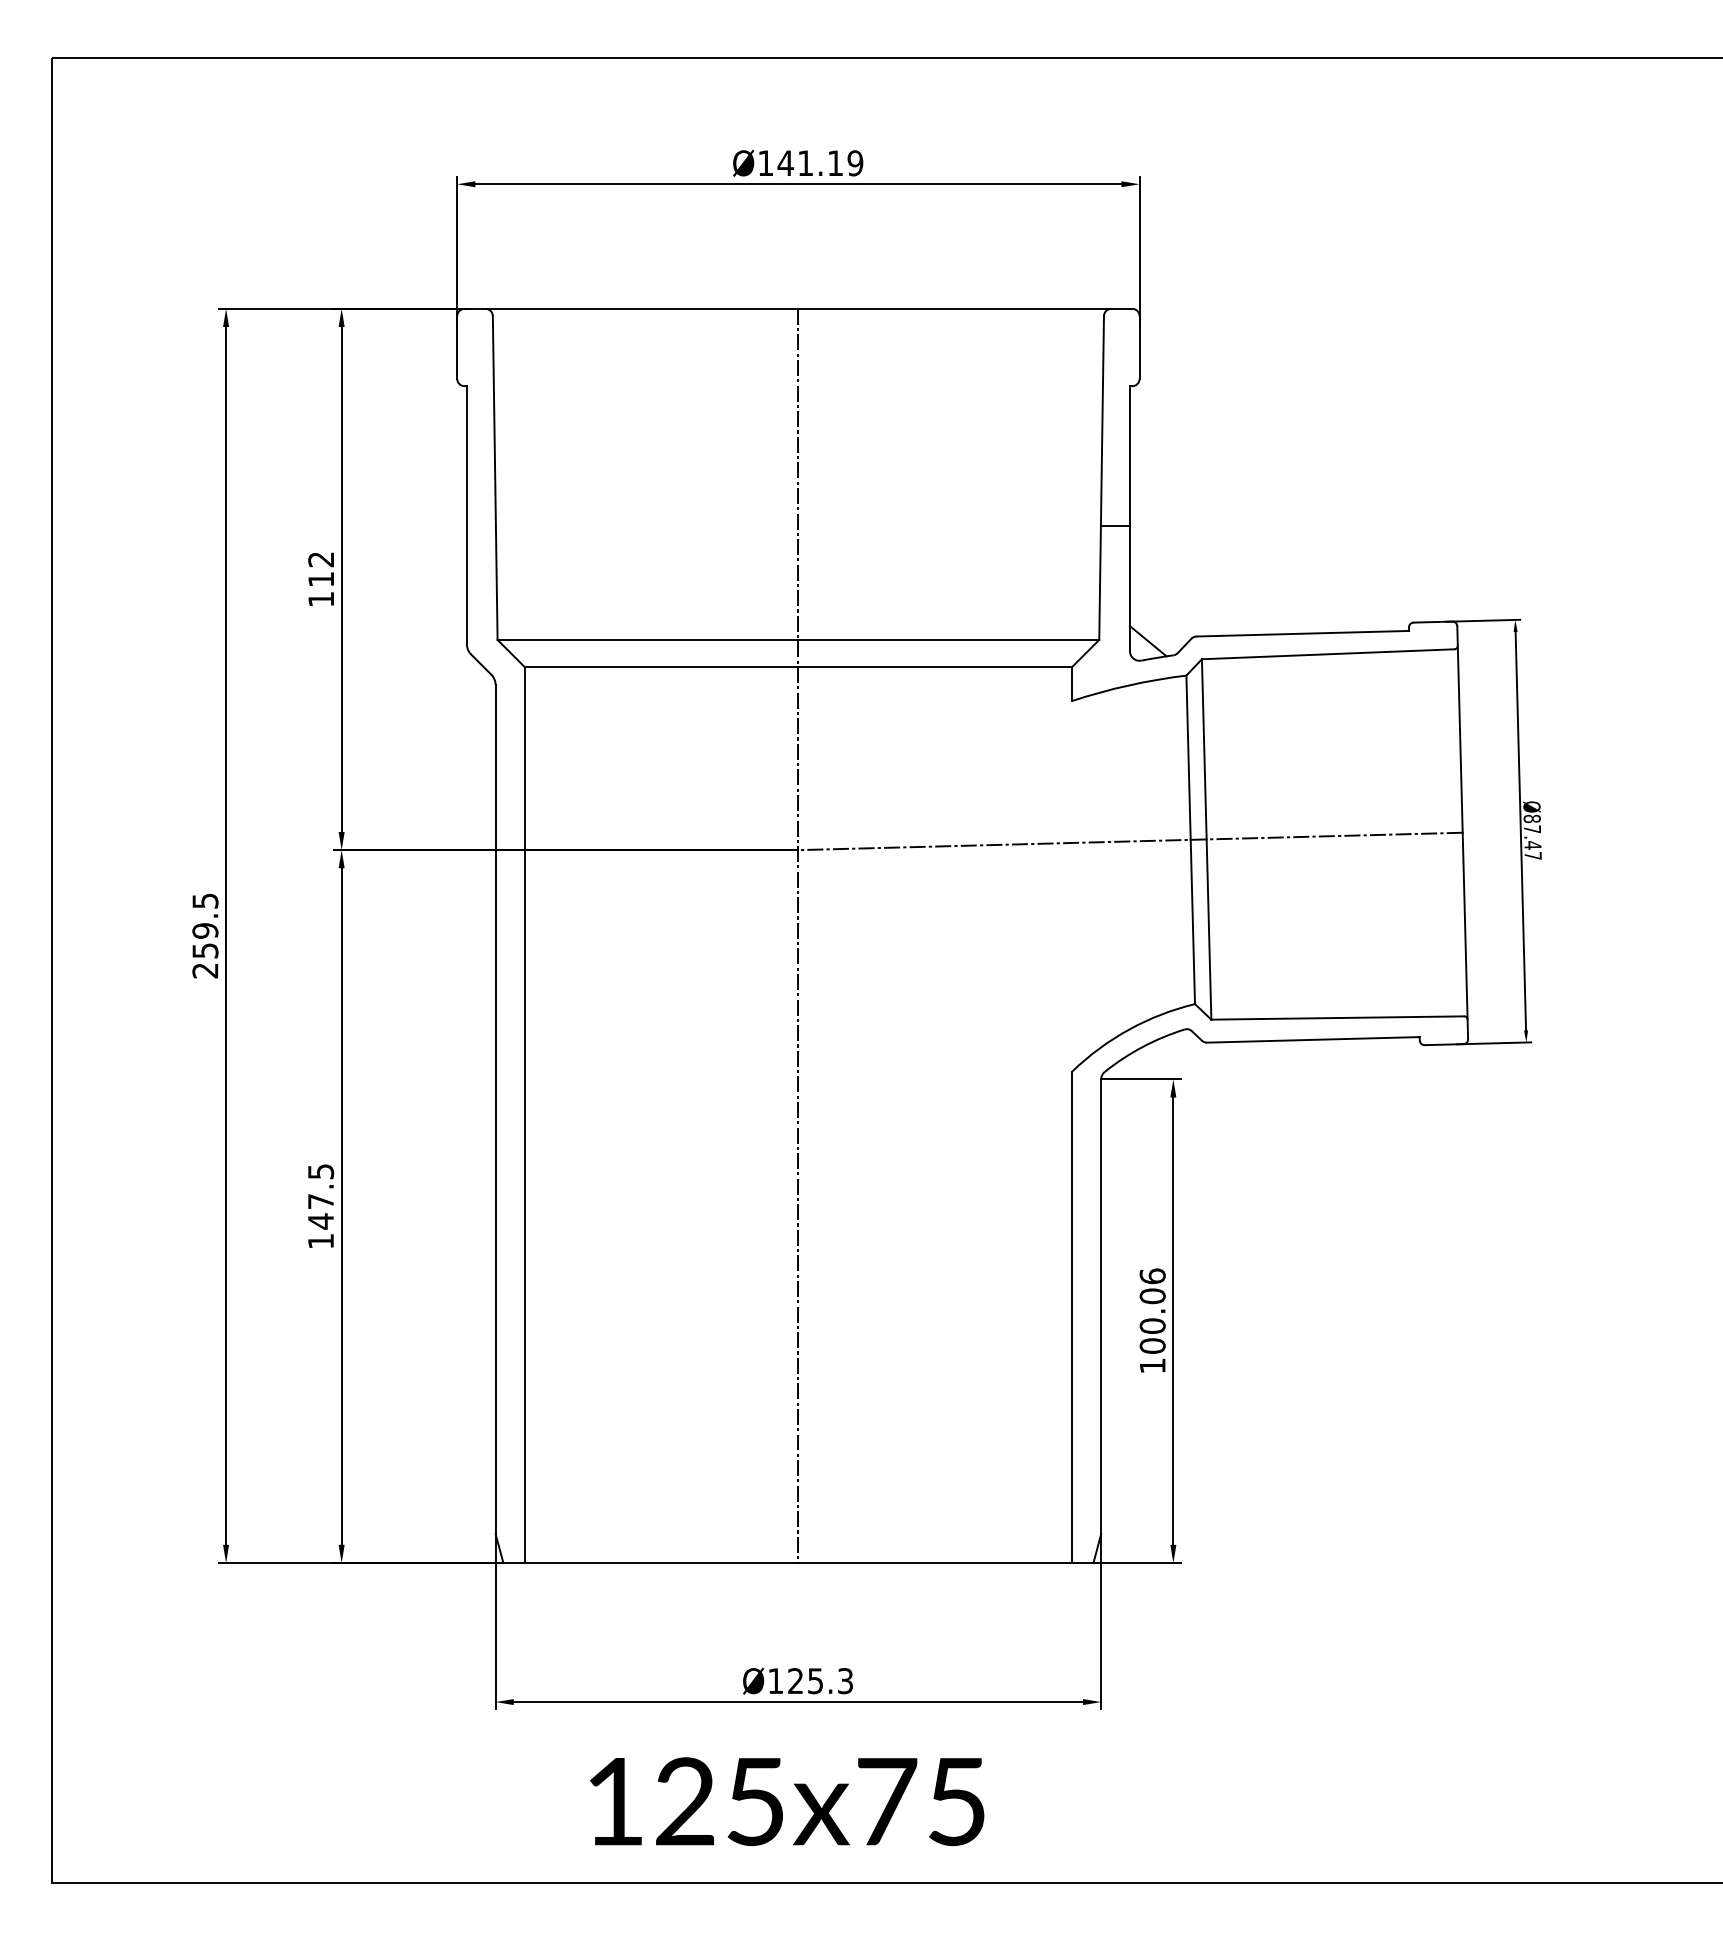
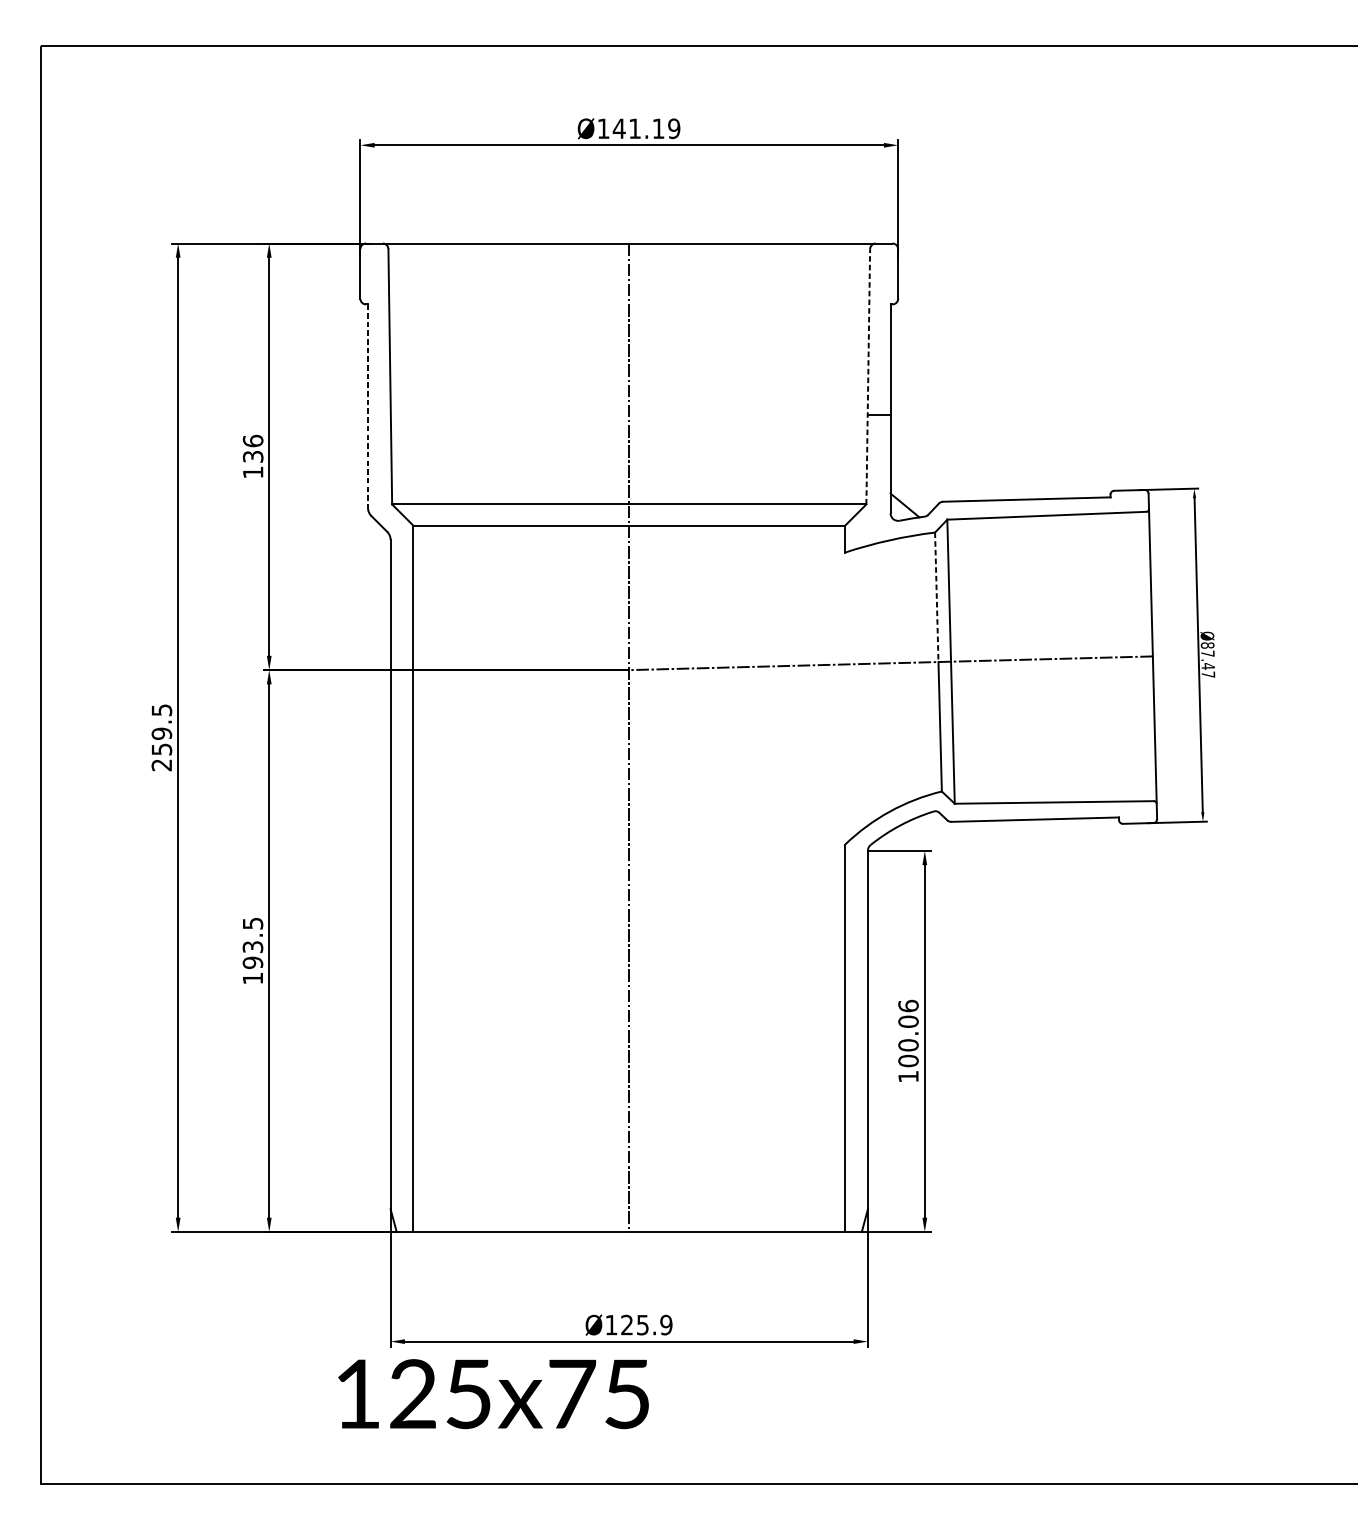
line: (1101, 477) -> (868, 376), solid -> dashed
line: (466, 515) -> (367, 406), solid -> dashed
text: (321, 568) -> (253, 448), 112 -> 136
line: (1188, 758) -> (936, 597), solid -> dashed
text: (320, 1211) -> (252, 954), 147.5 -> 193.5
text: (845, 1680) -> (666, 1324), Ø125.3 -> Ø125.9
text: (787, 1801) -> (493, 1393), moved

